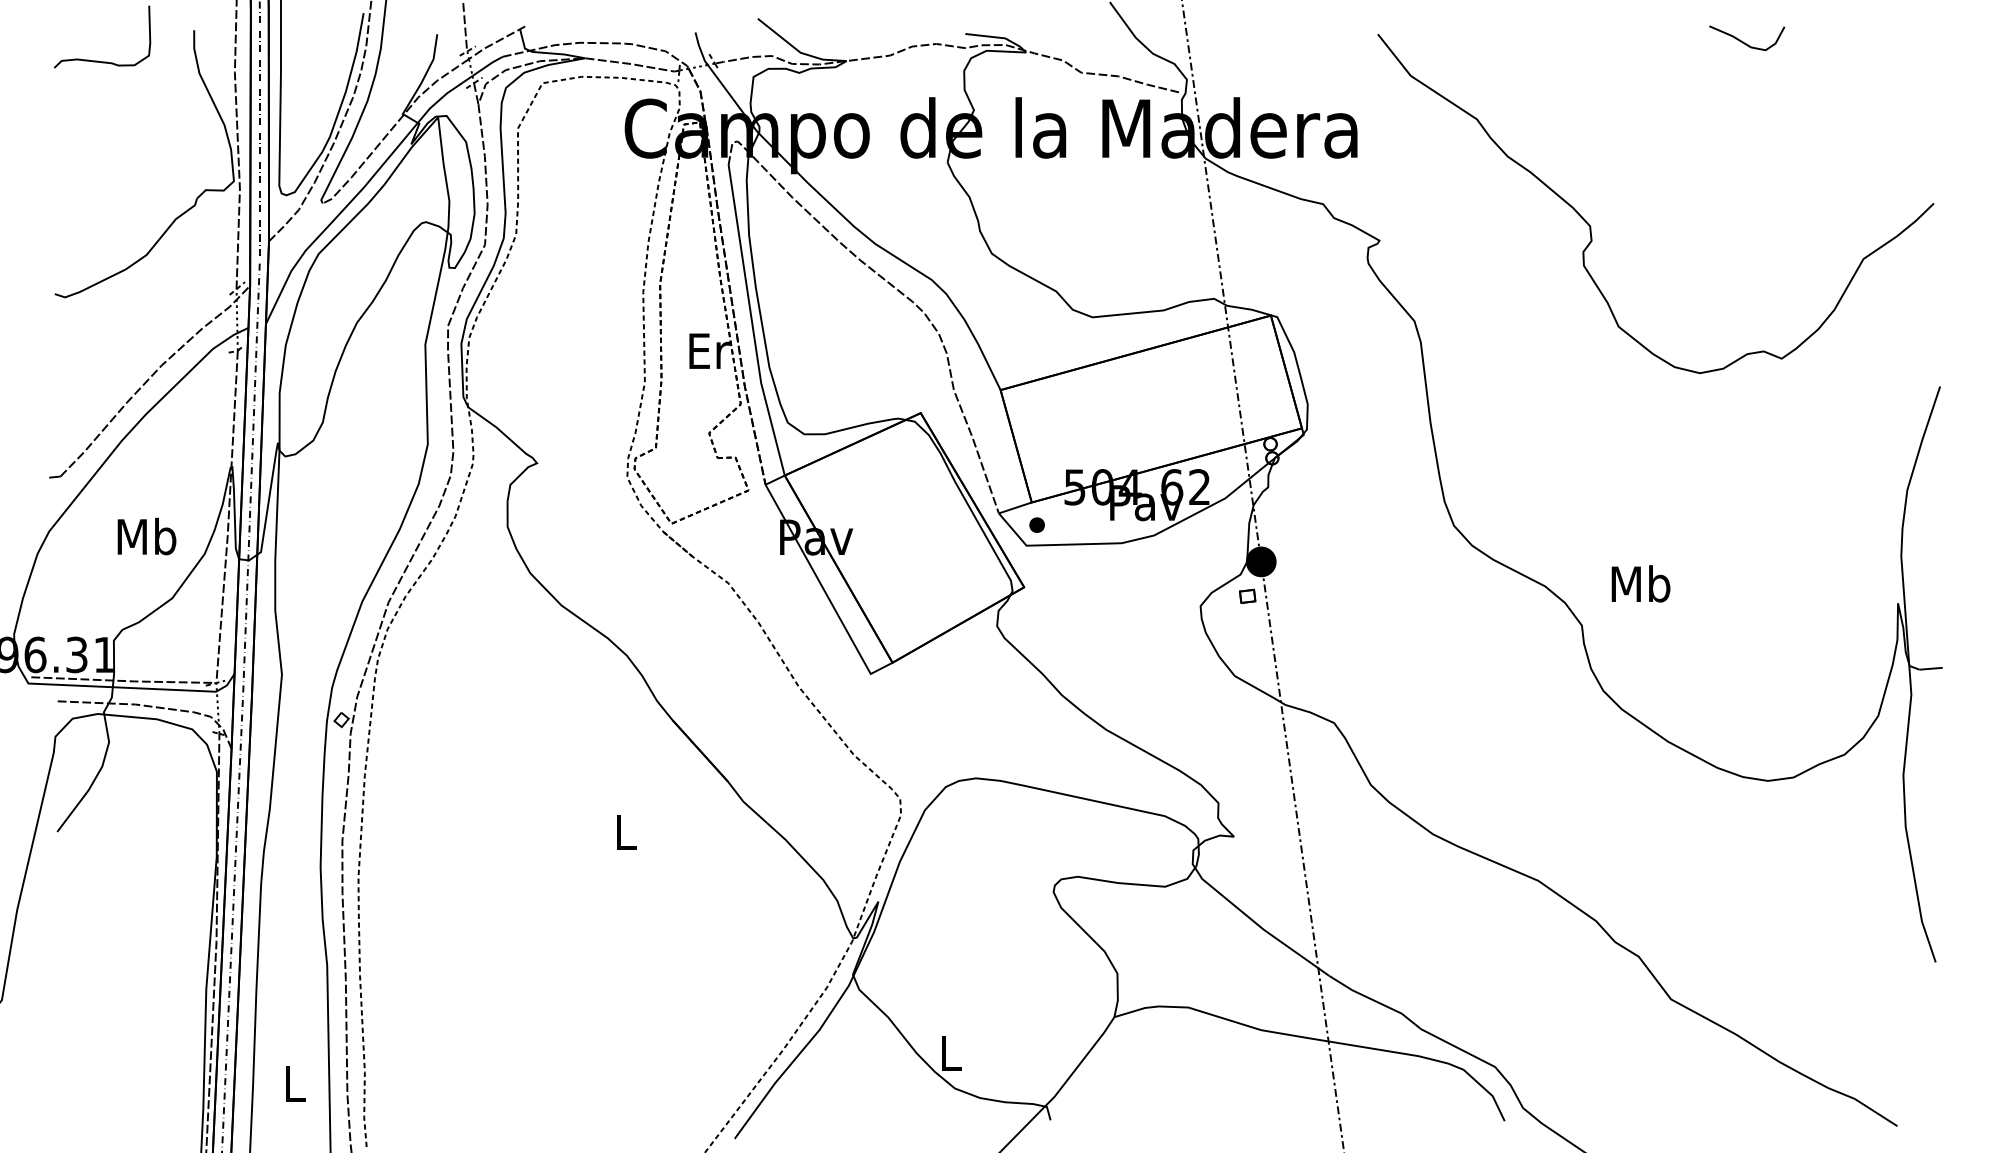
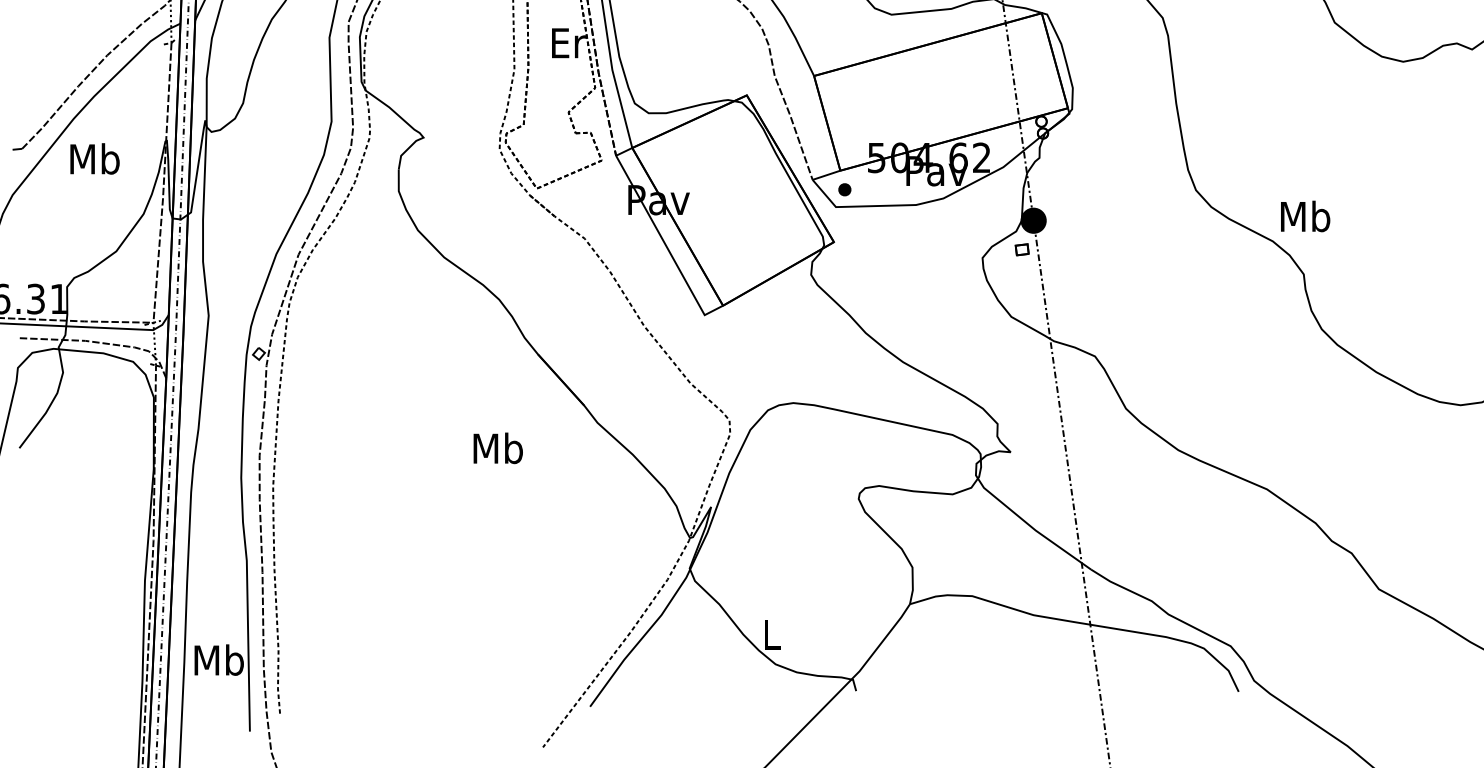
text: (146, 536) -> (94, 158), moved
text: (1640, 583) -> (1305, 216), moved
text: (625, 831) -> (498, 447), L -> Mb
text: (294, 1083) -> (219, 660), L -> Mb

